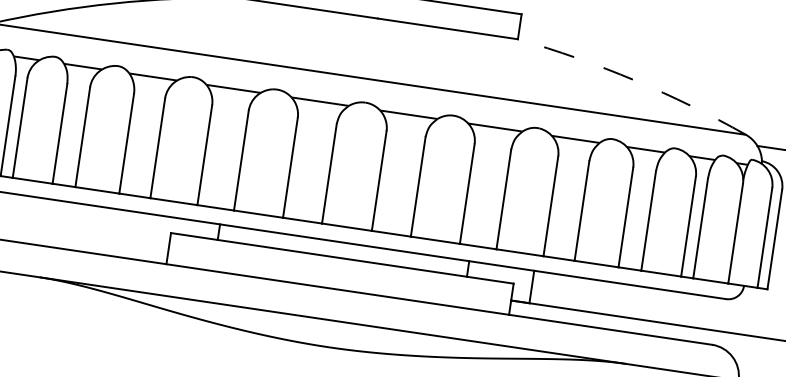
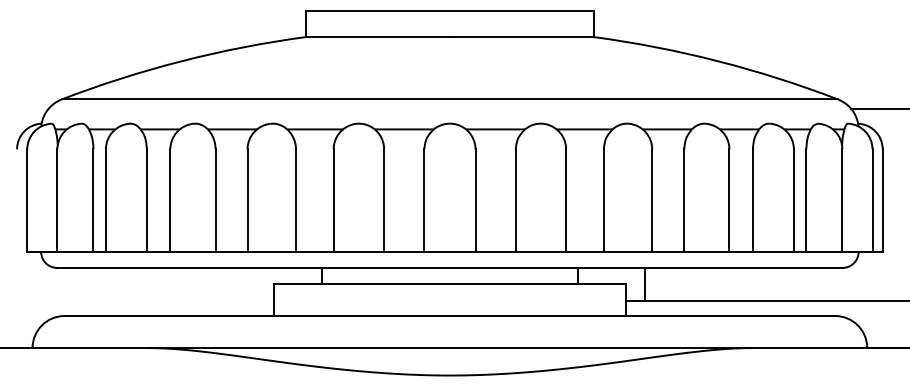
arc: (634, 80) -> (717, 61), dashed -> solid

